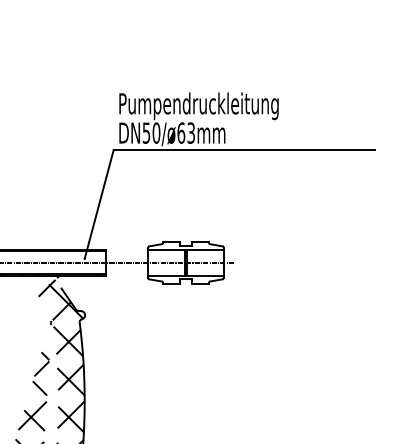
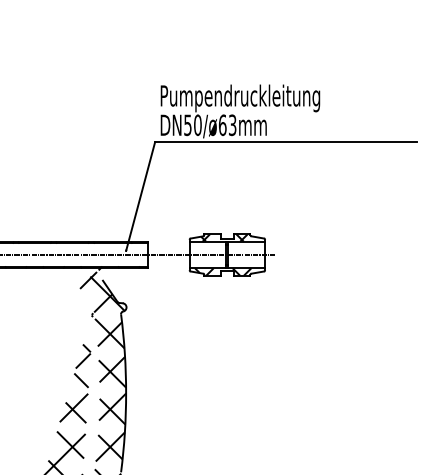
hatch: (183, 245) -> (224, 237), added
hatch: (181, 279) -> (222, 271), added

